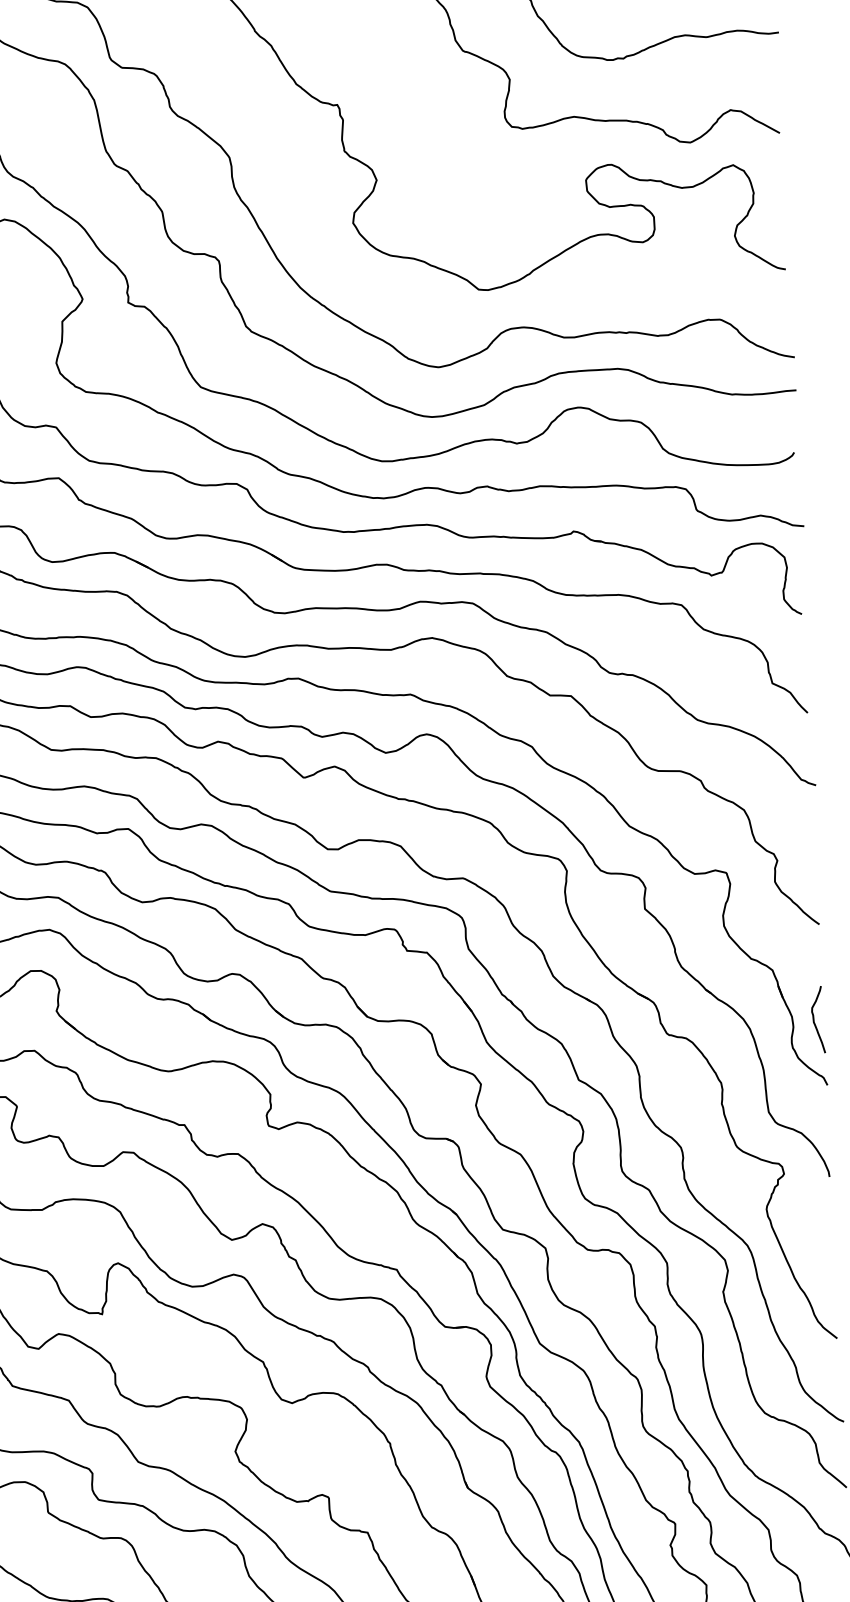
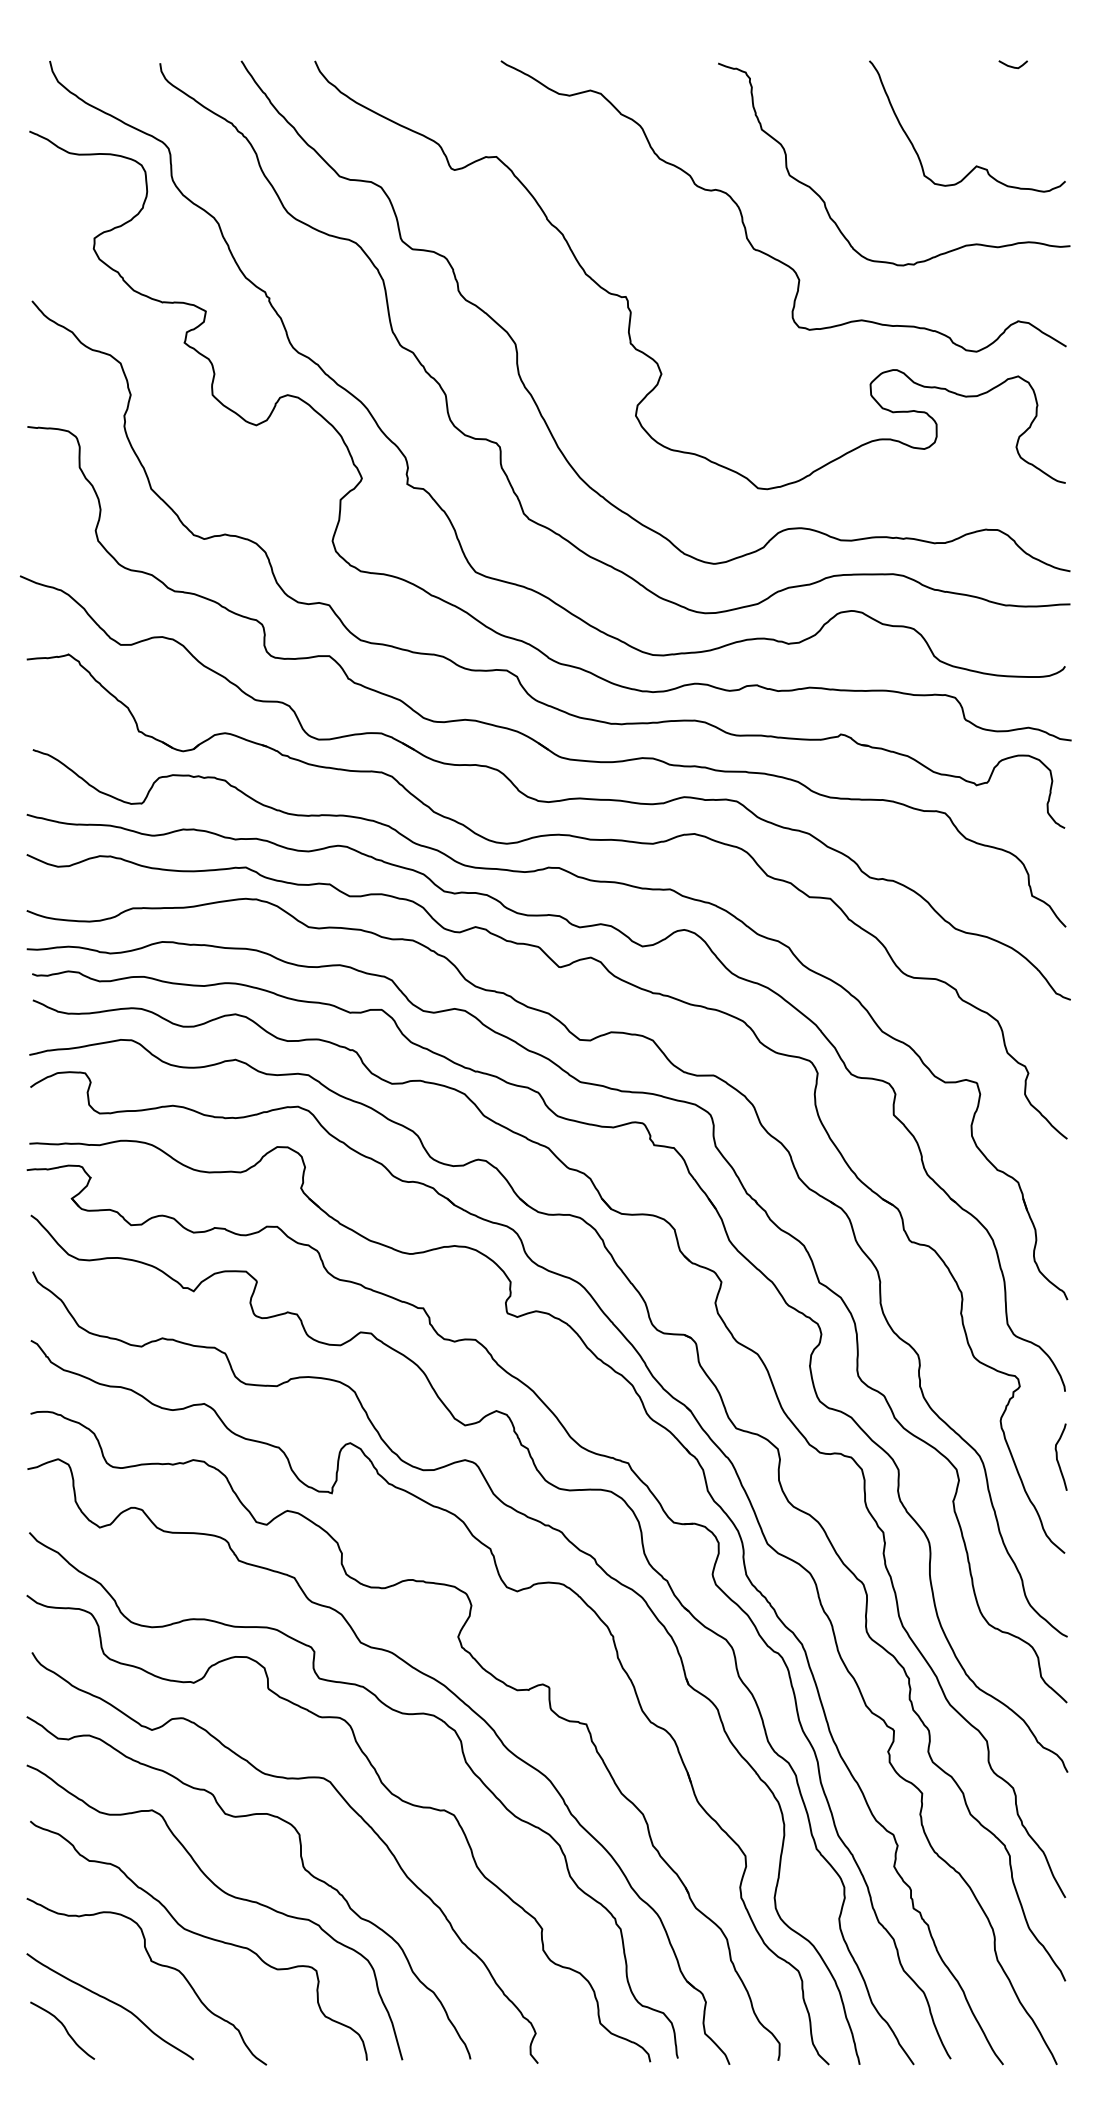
curve: (814, 1019) -> (1057, 1456), moved

